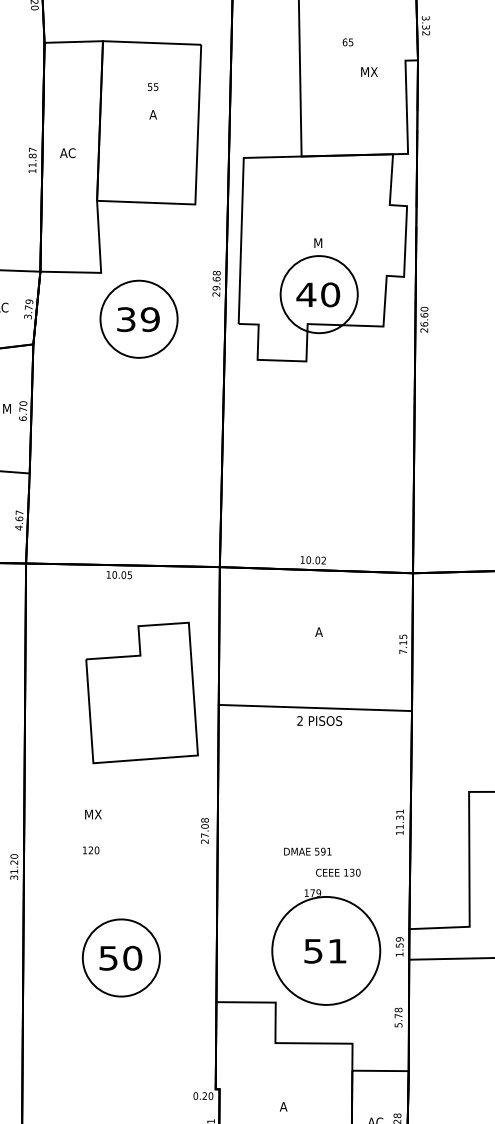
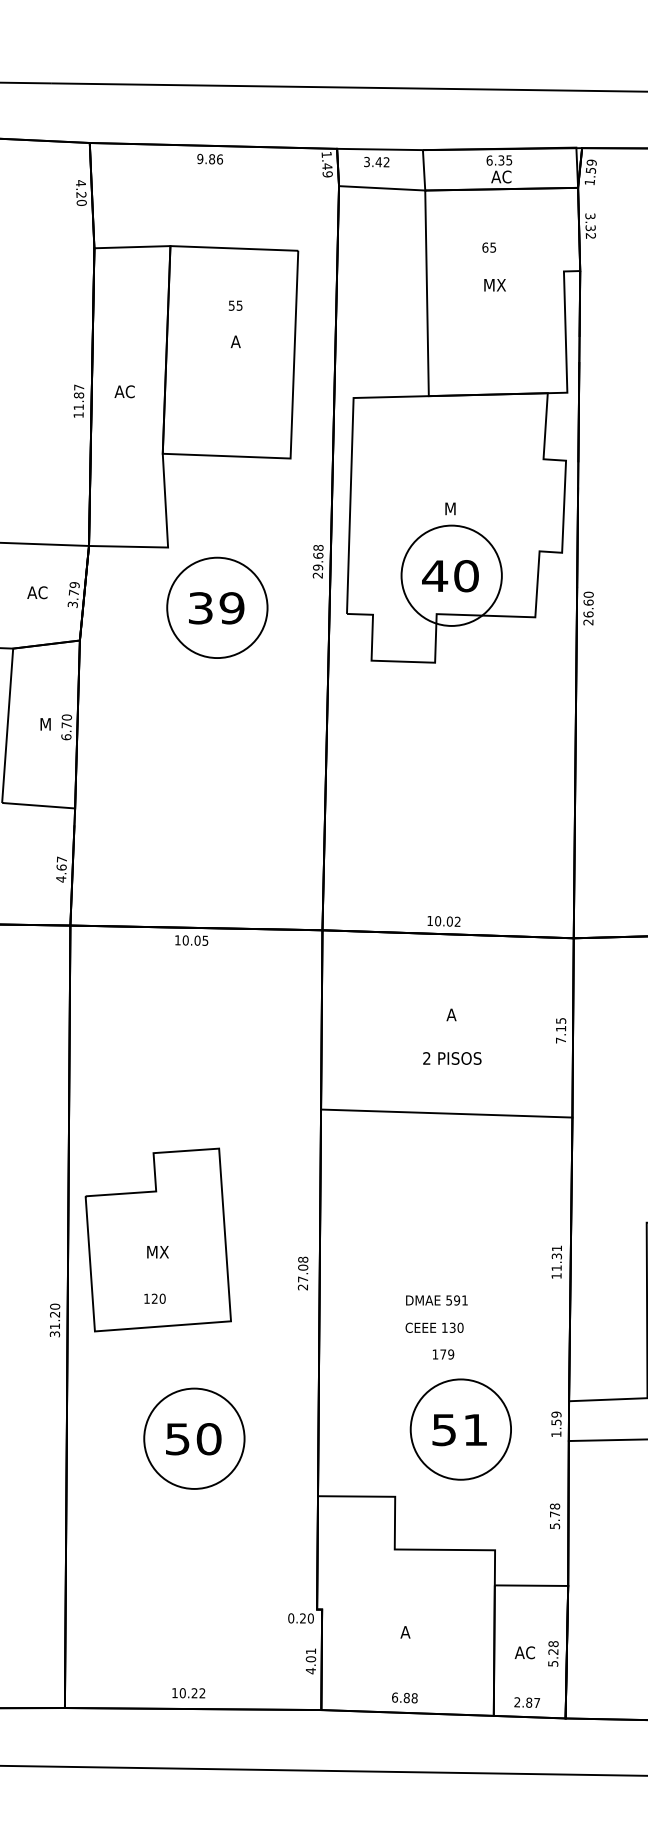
text: (369, 72) -> (494, 285), moved
part: (141, 692) -> (157, 1239), moved
text: (319, 721) -> (452, 1058), moved
text: (338, 872) -> (434, 1327), moved
circle: (325, 950) -> (460, 1429), size x0.71

